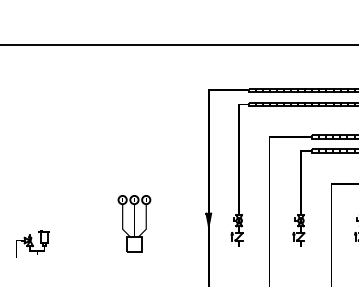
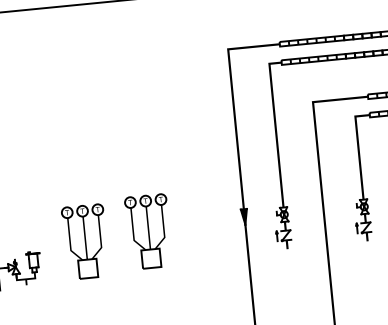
part: (85, 226) -> (85, 241), added

